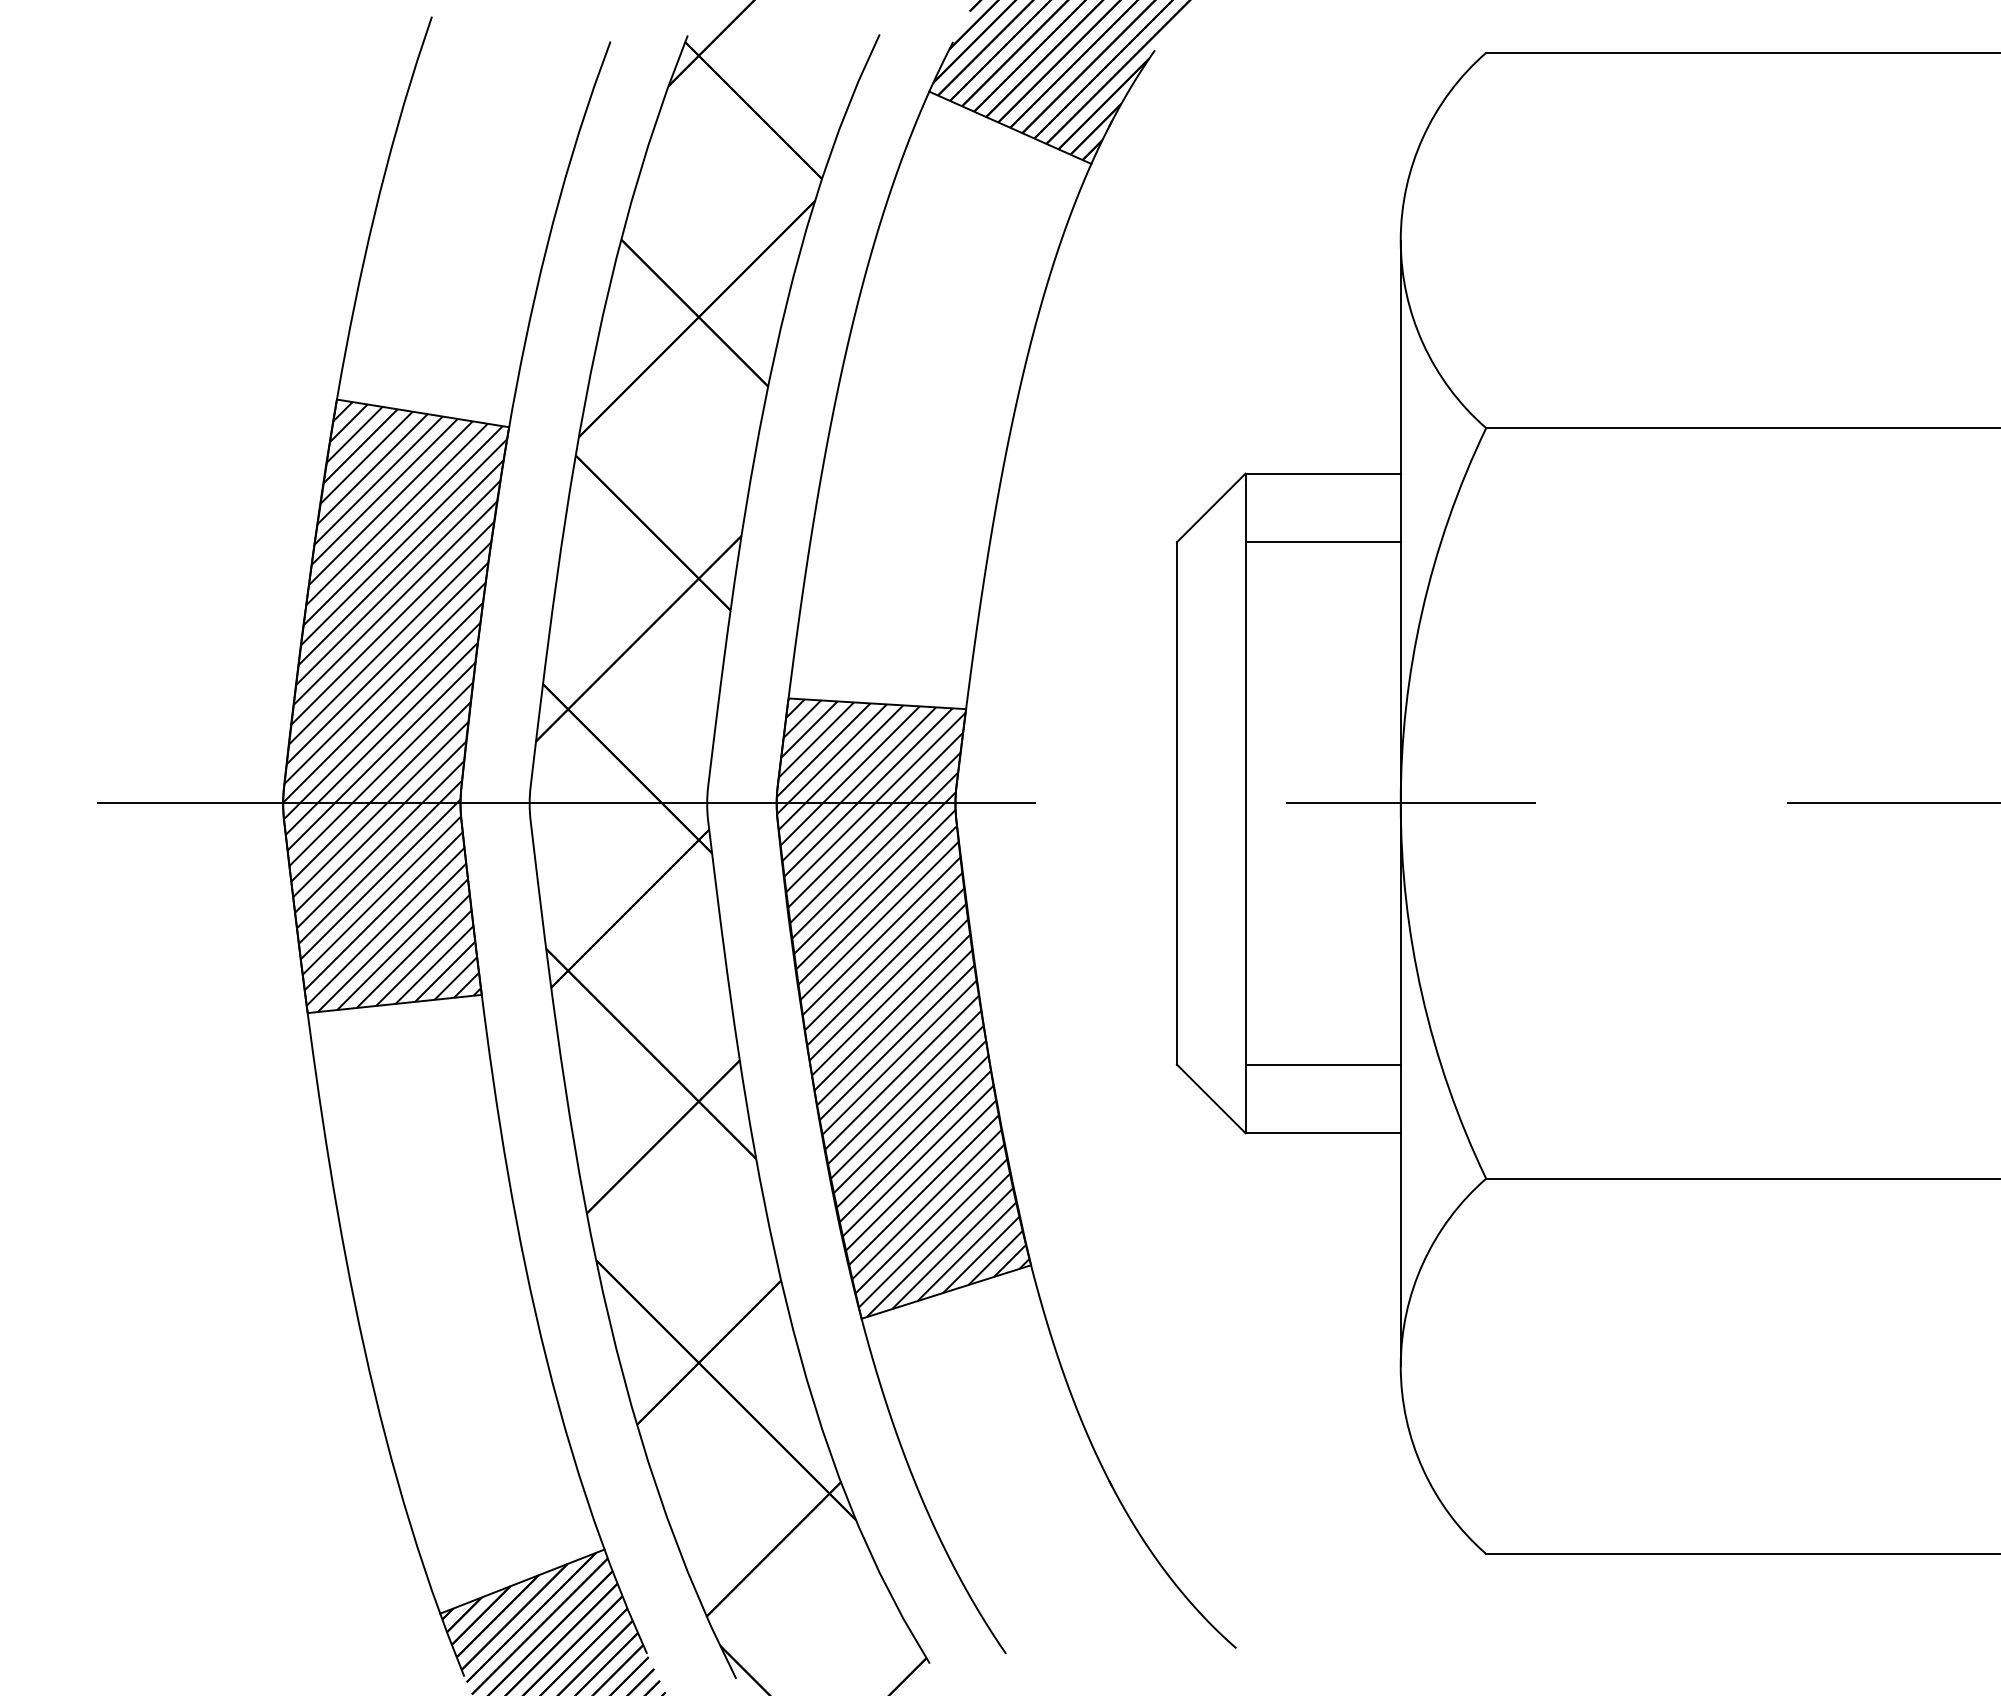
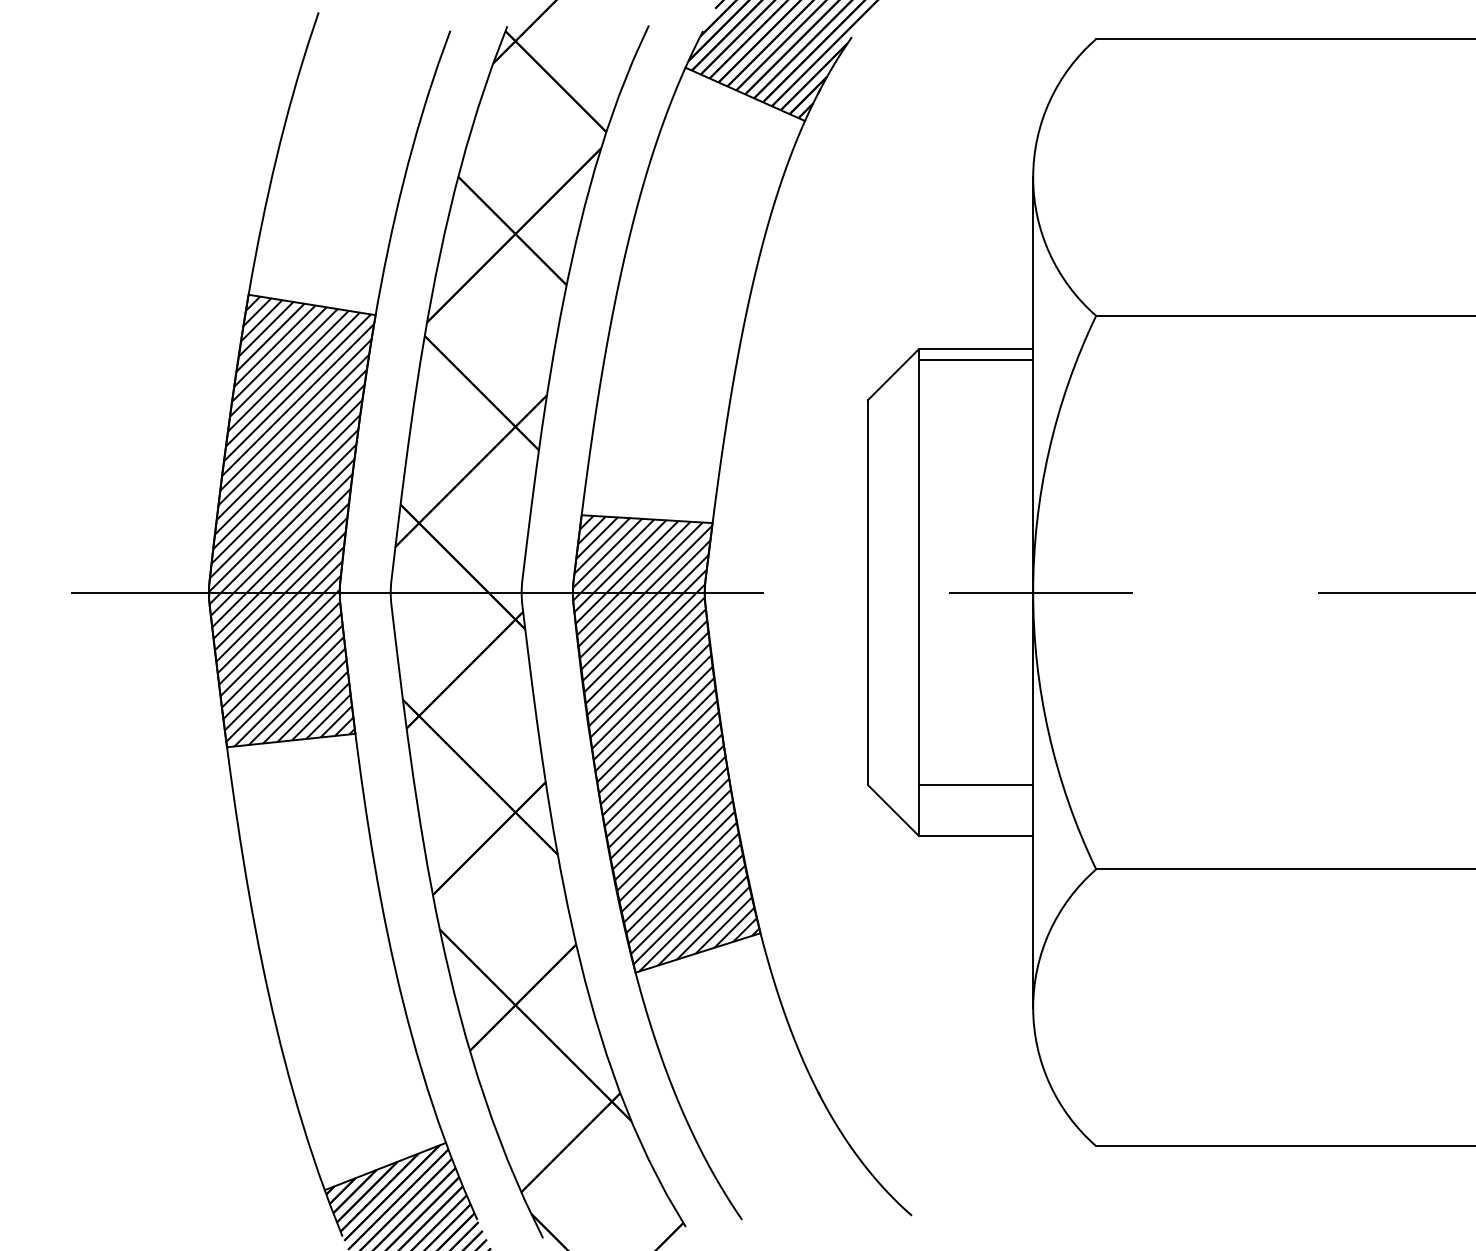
line: (1322, 542) -> (975, 360), moved

